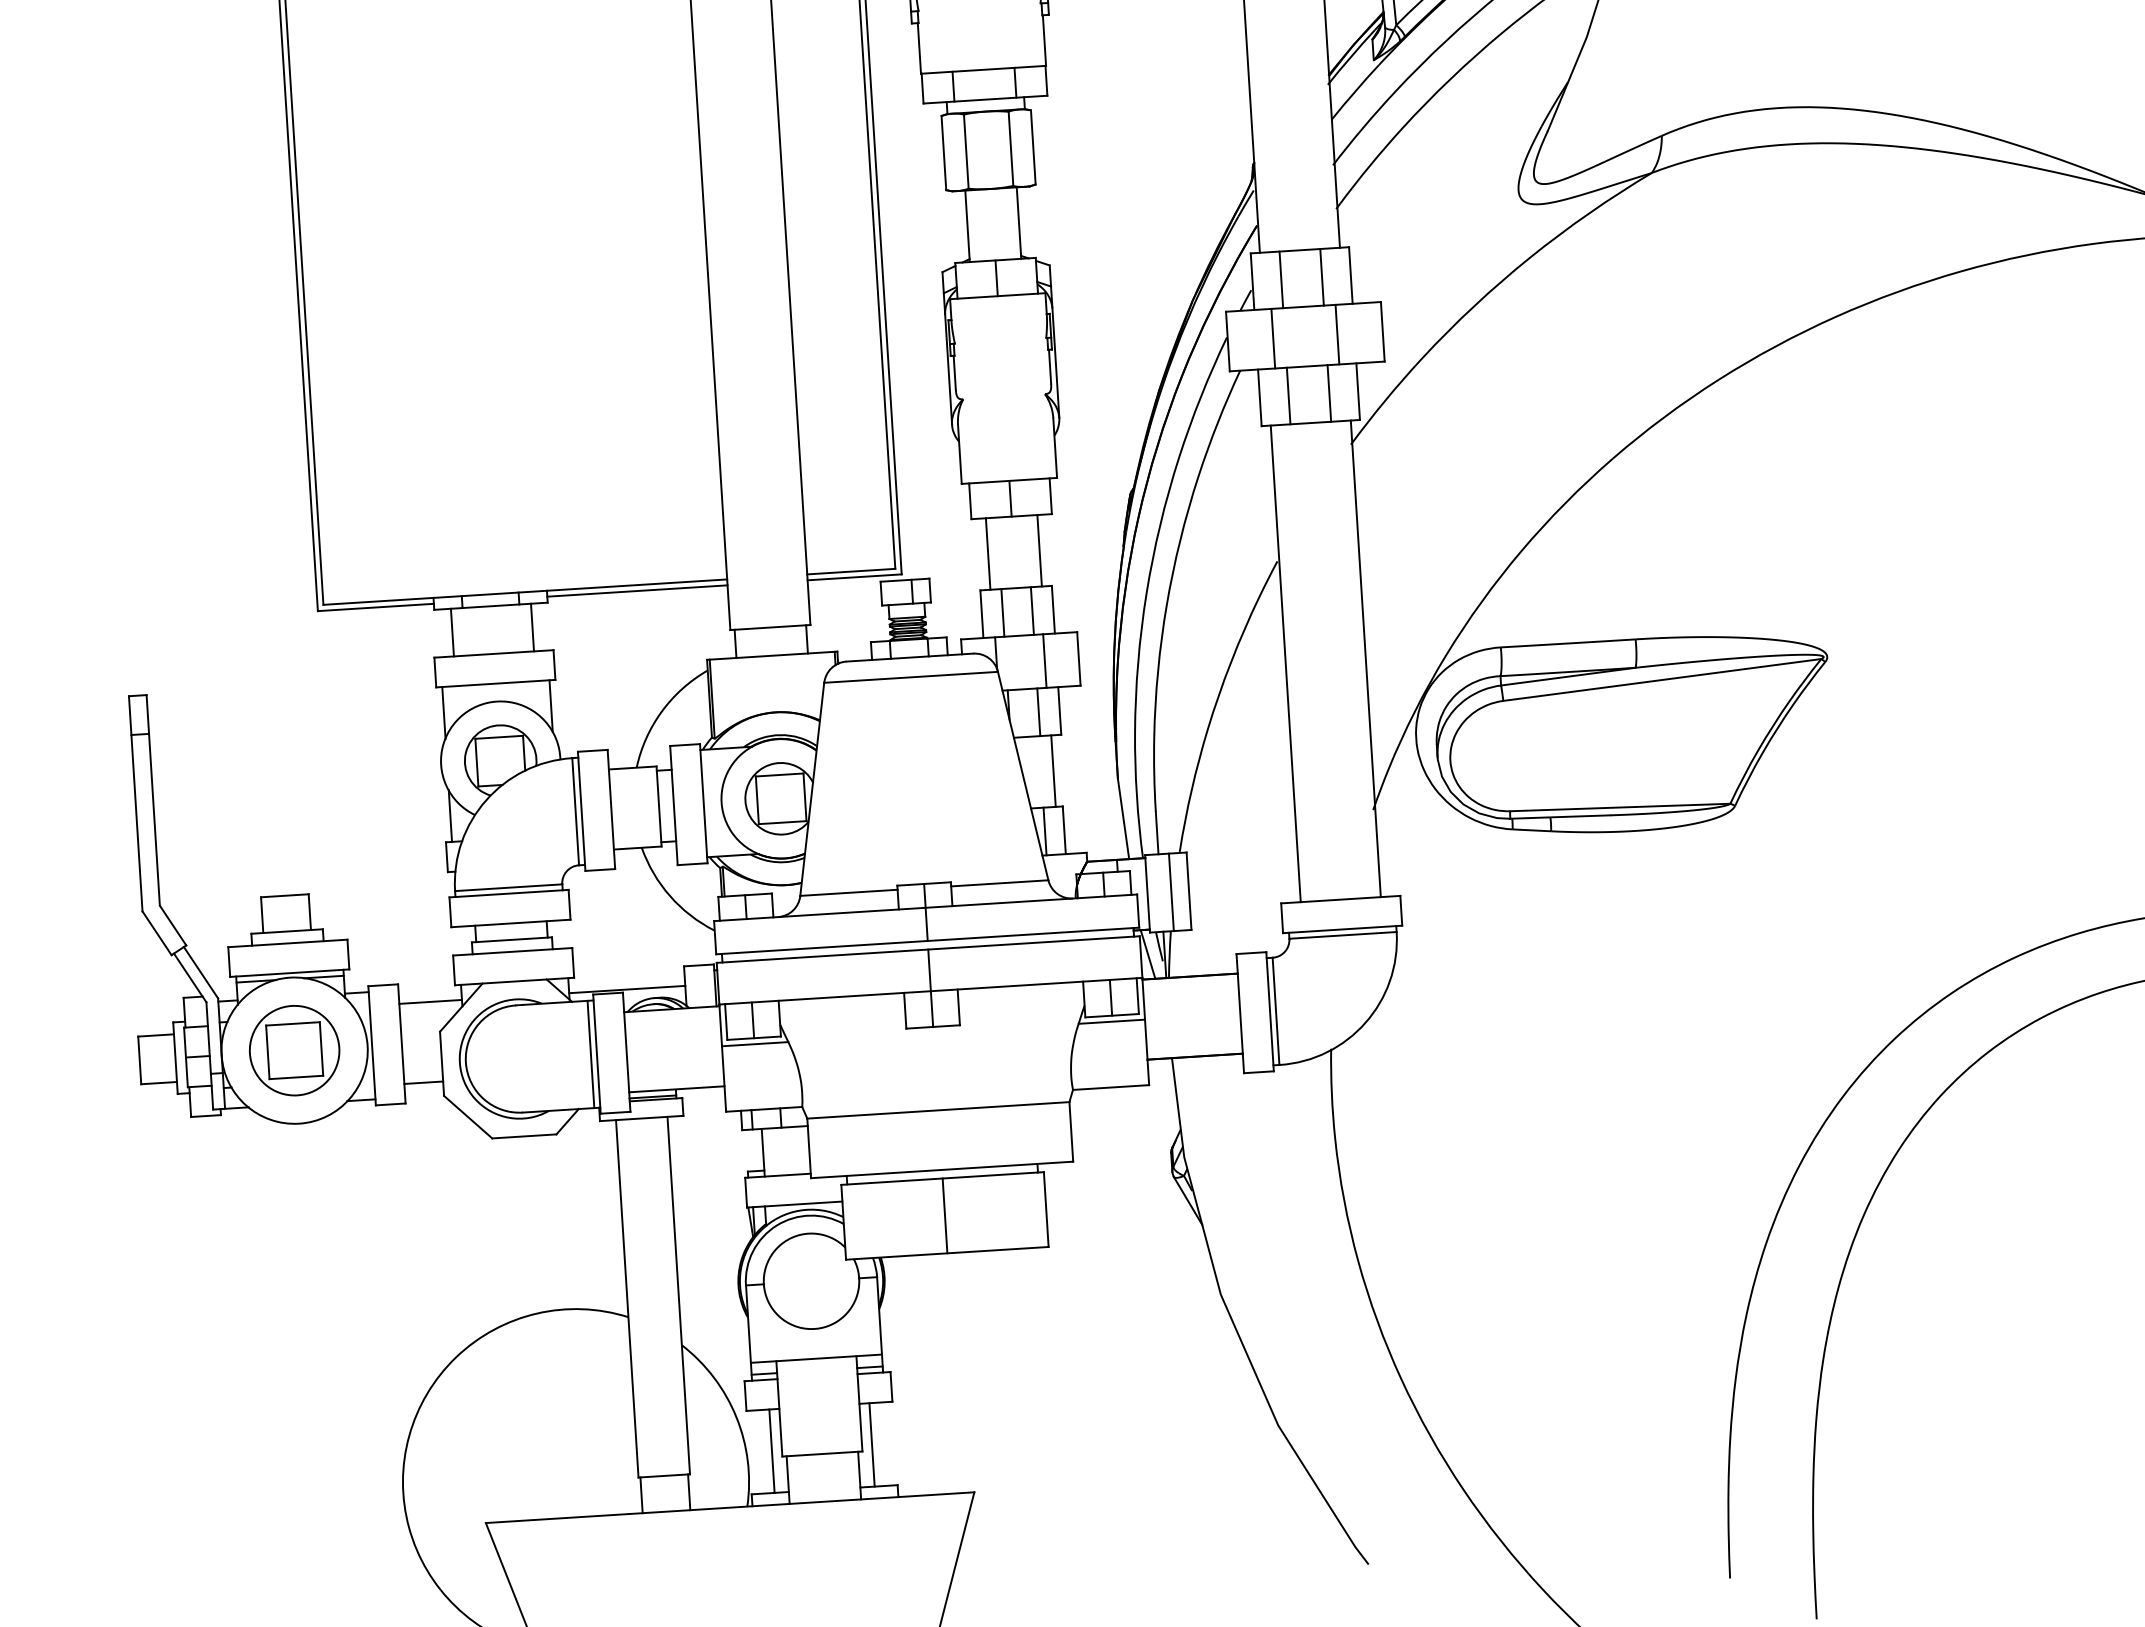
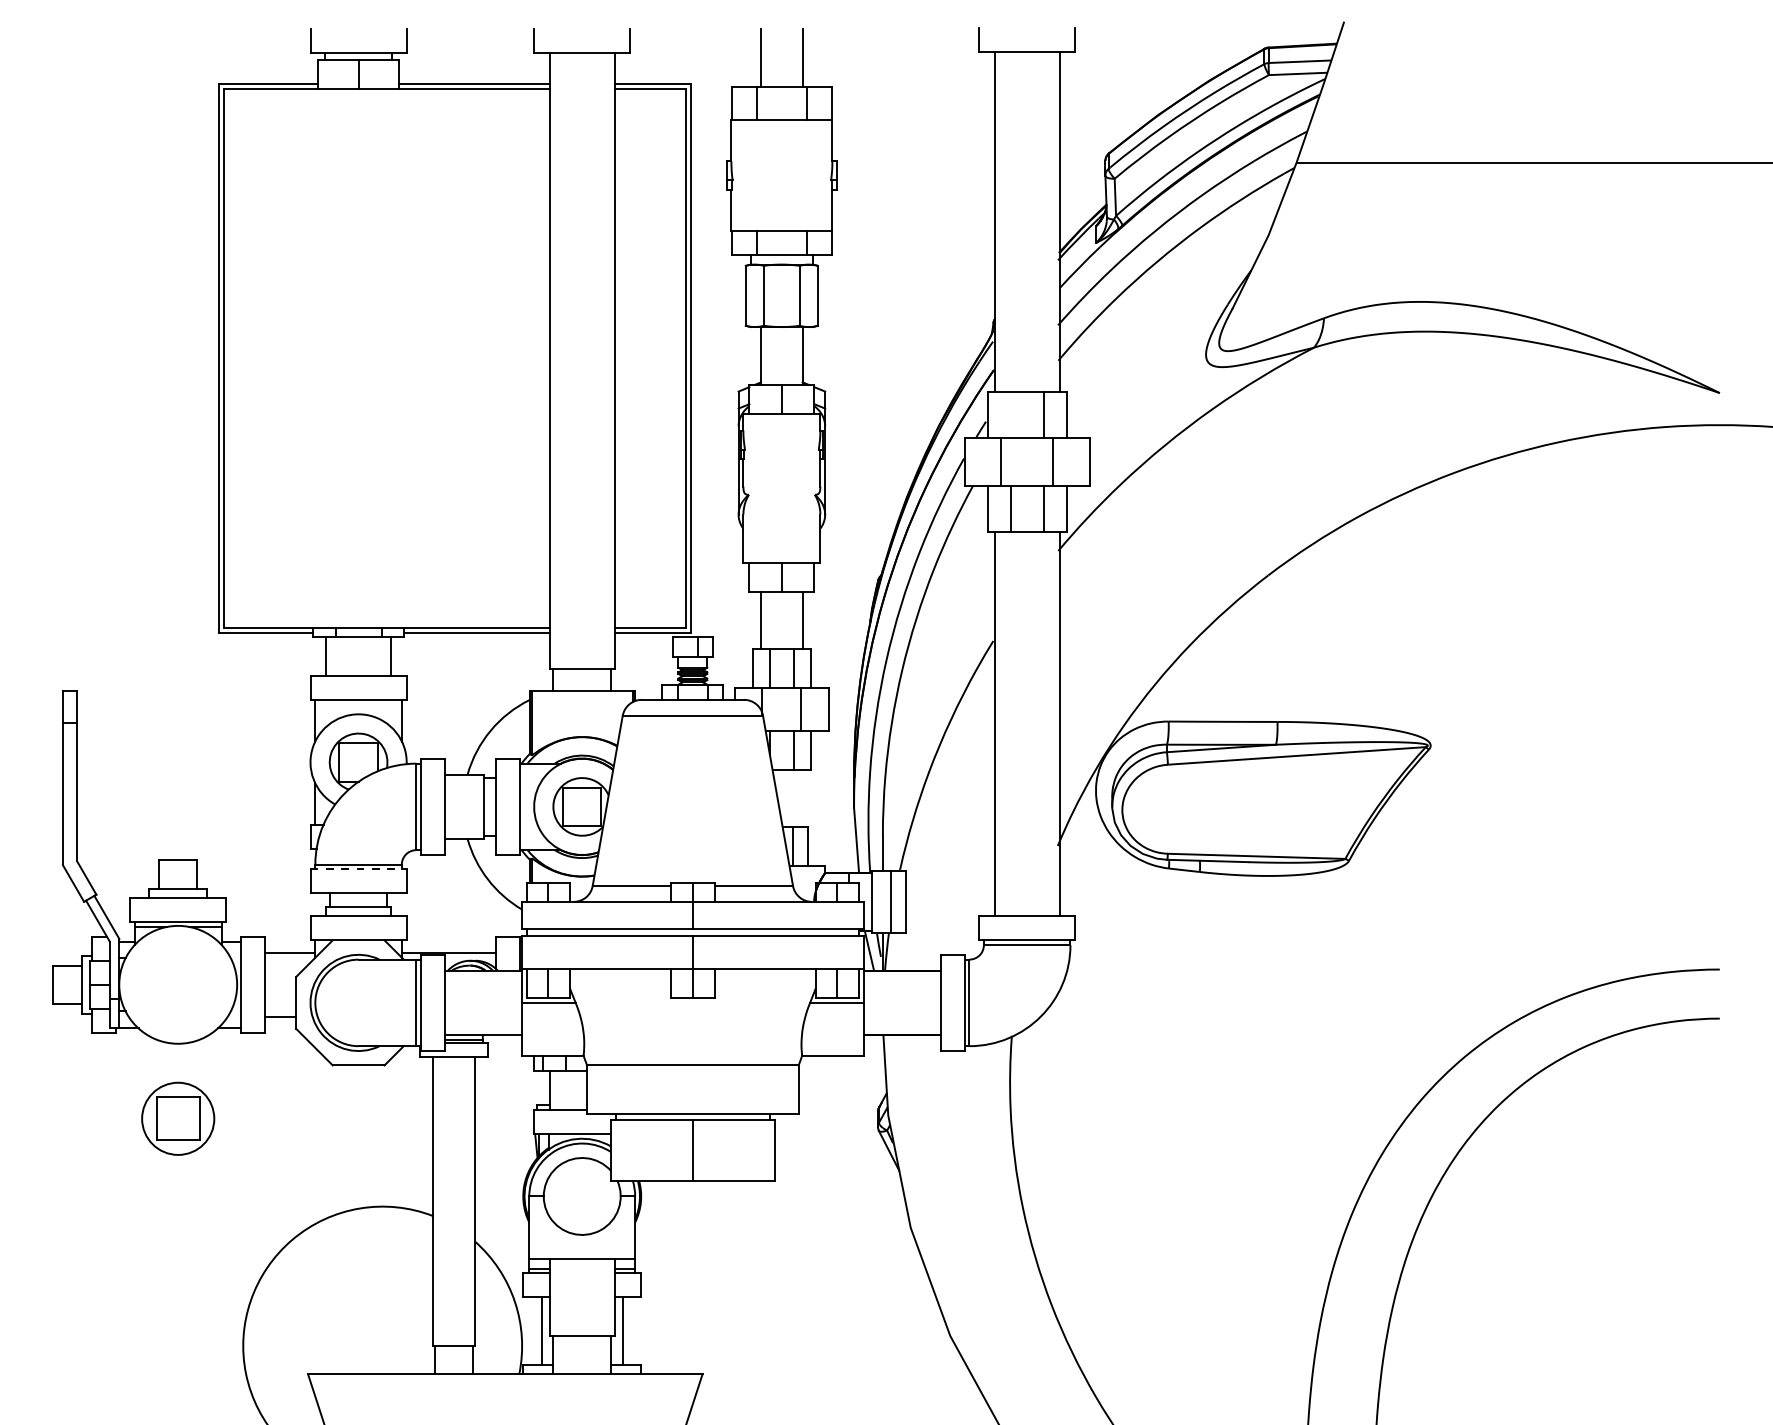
line: (1281, 279) -> (1010, 414), removed
line: (1053, 771) -> (802, 798), removed
line: (510, 893) -> (359, 869), solid -> dashed
part: (294, 1050) -> (178, 1118), moved

